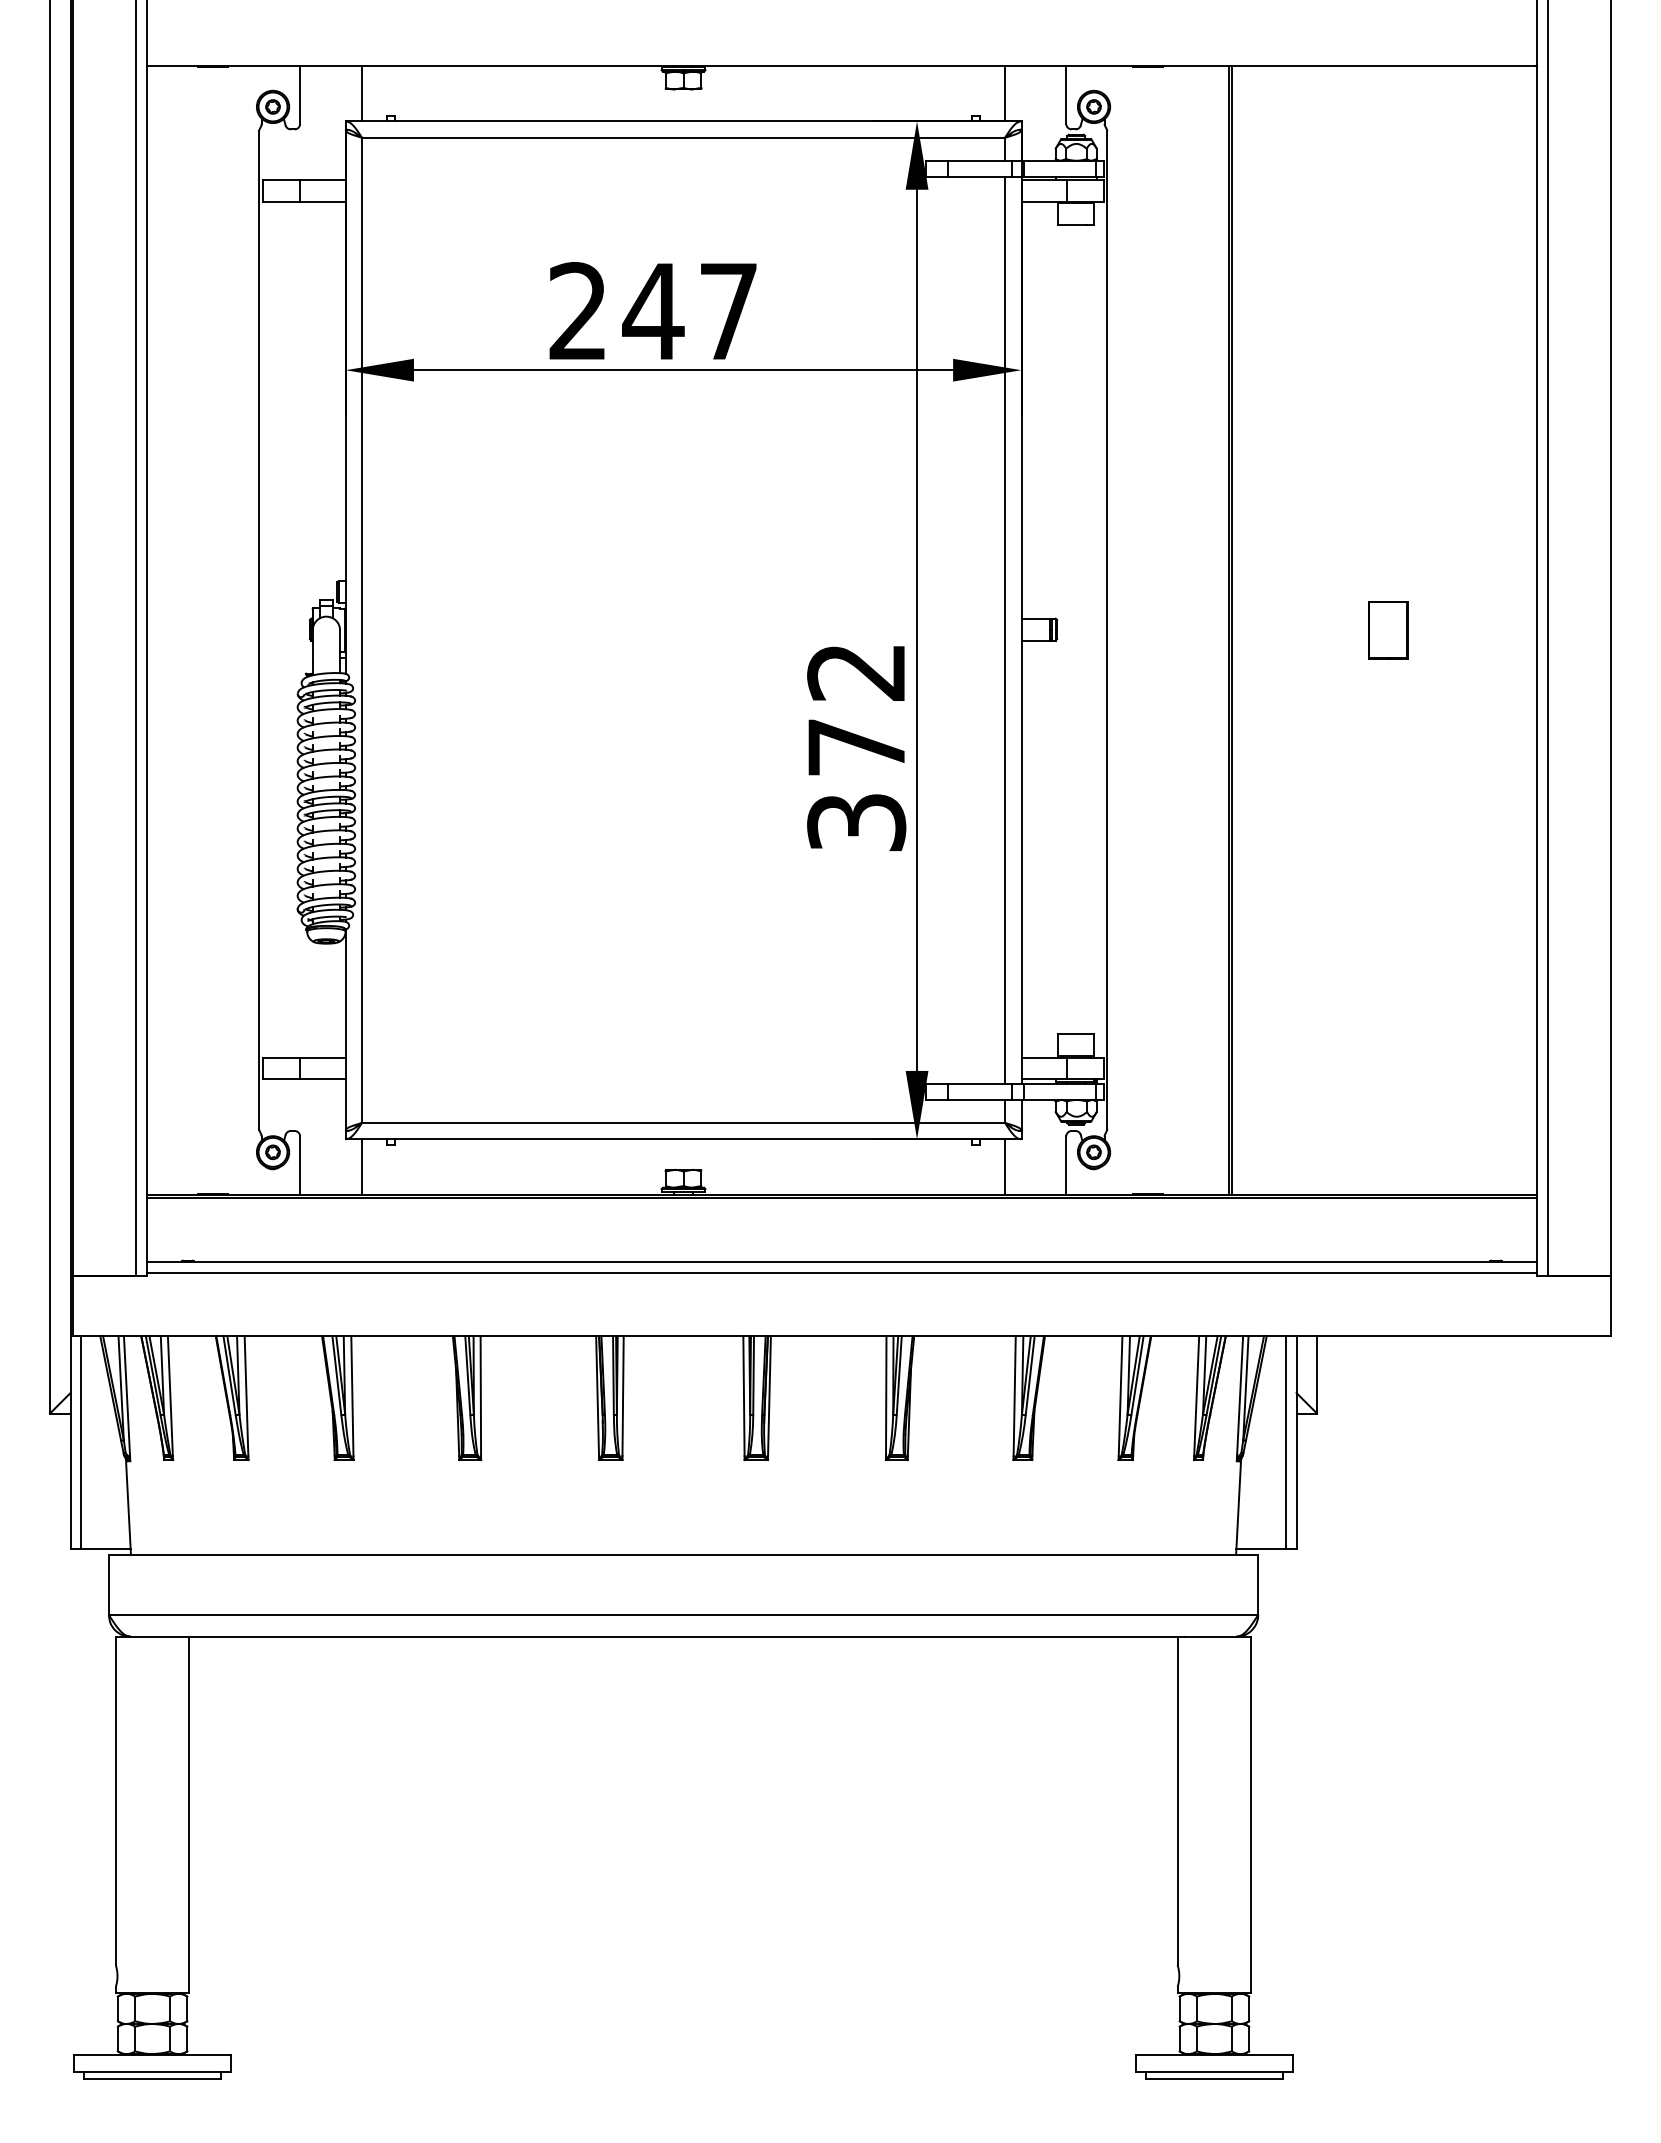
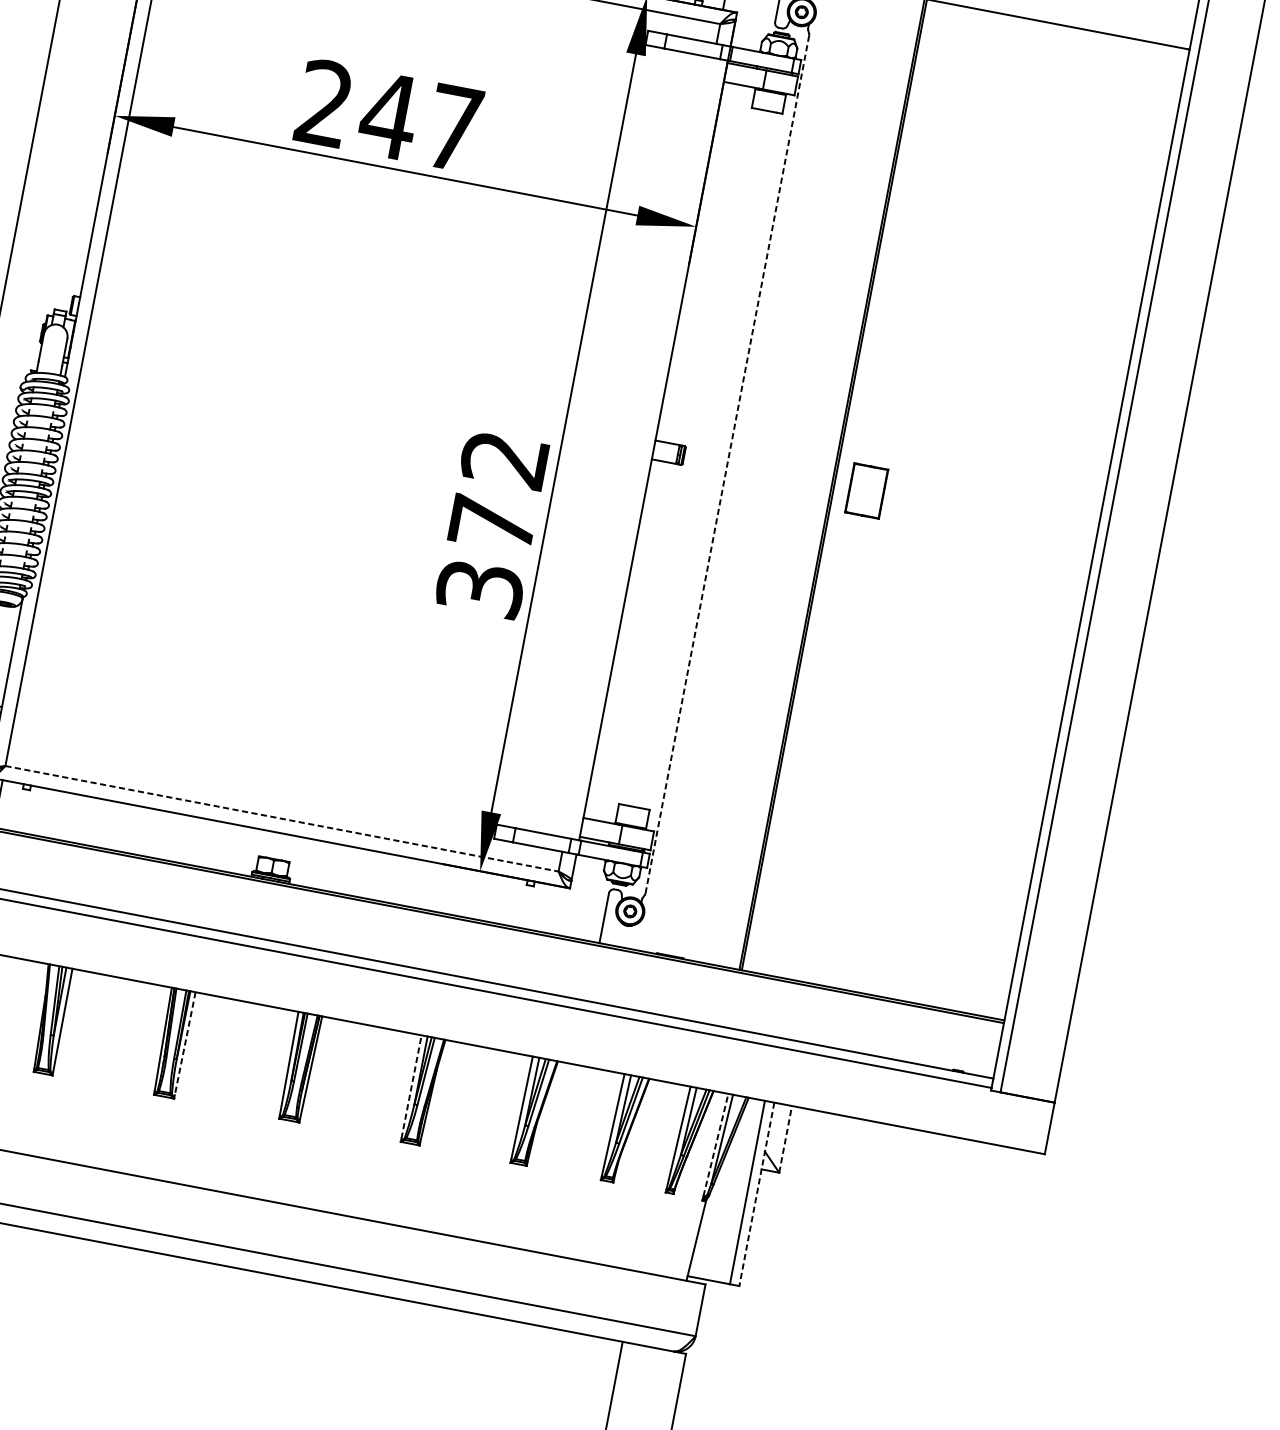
line: (1005, 630) -> (639, 448), removed
line: (1107, 630) -> (727, 464), solid -> dashed
part: (1388, 630) -> (866, 491), moved
line: (683, 1122) -> (282, 818), solid -> dashed
line: (1005, 1166) -> (551, 909), removed
line: (1317, 1374) -> (786, 1139), solid -> dashed
line: (886, 1395) -> (411, 1086), solid -> dashed
line: (1240, 1395) -> (716, 1144), solid -> dashed
line: (623, 1396) -> (185, 1044), solid -> dashed
line: (1296, 1442) -> (756, 1194), solid -> dashed

